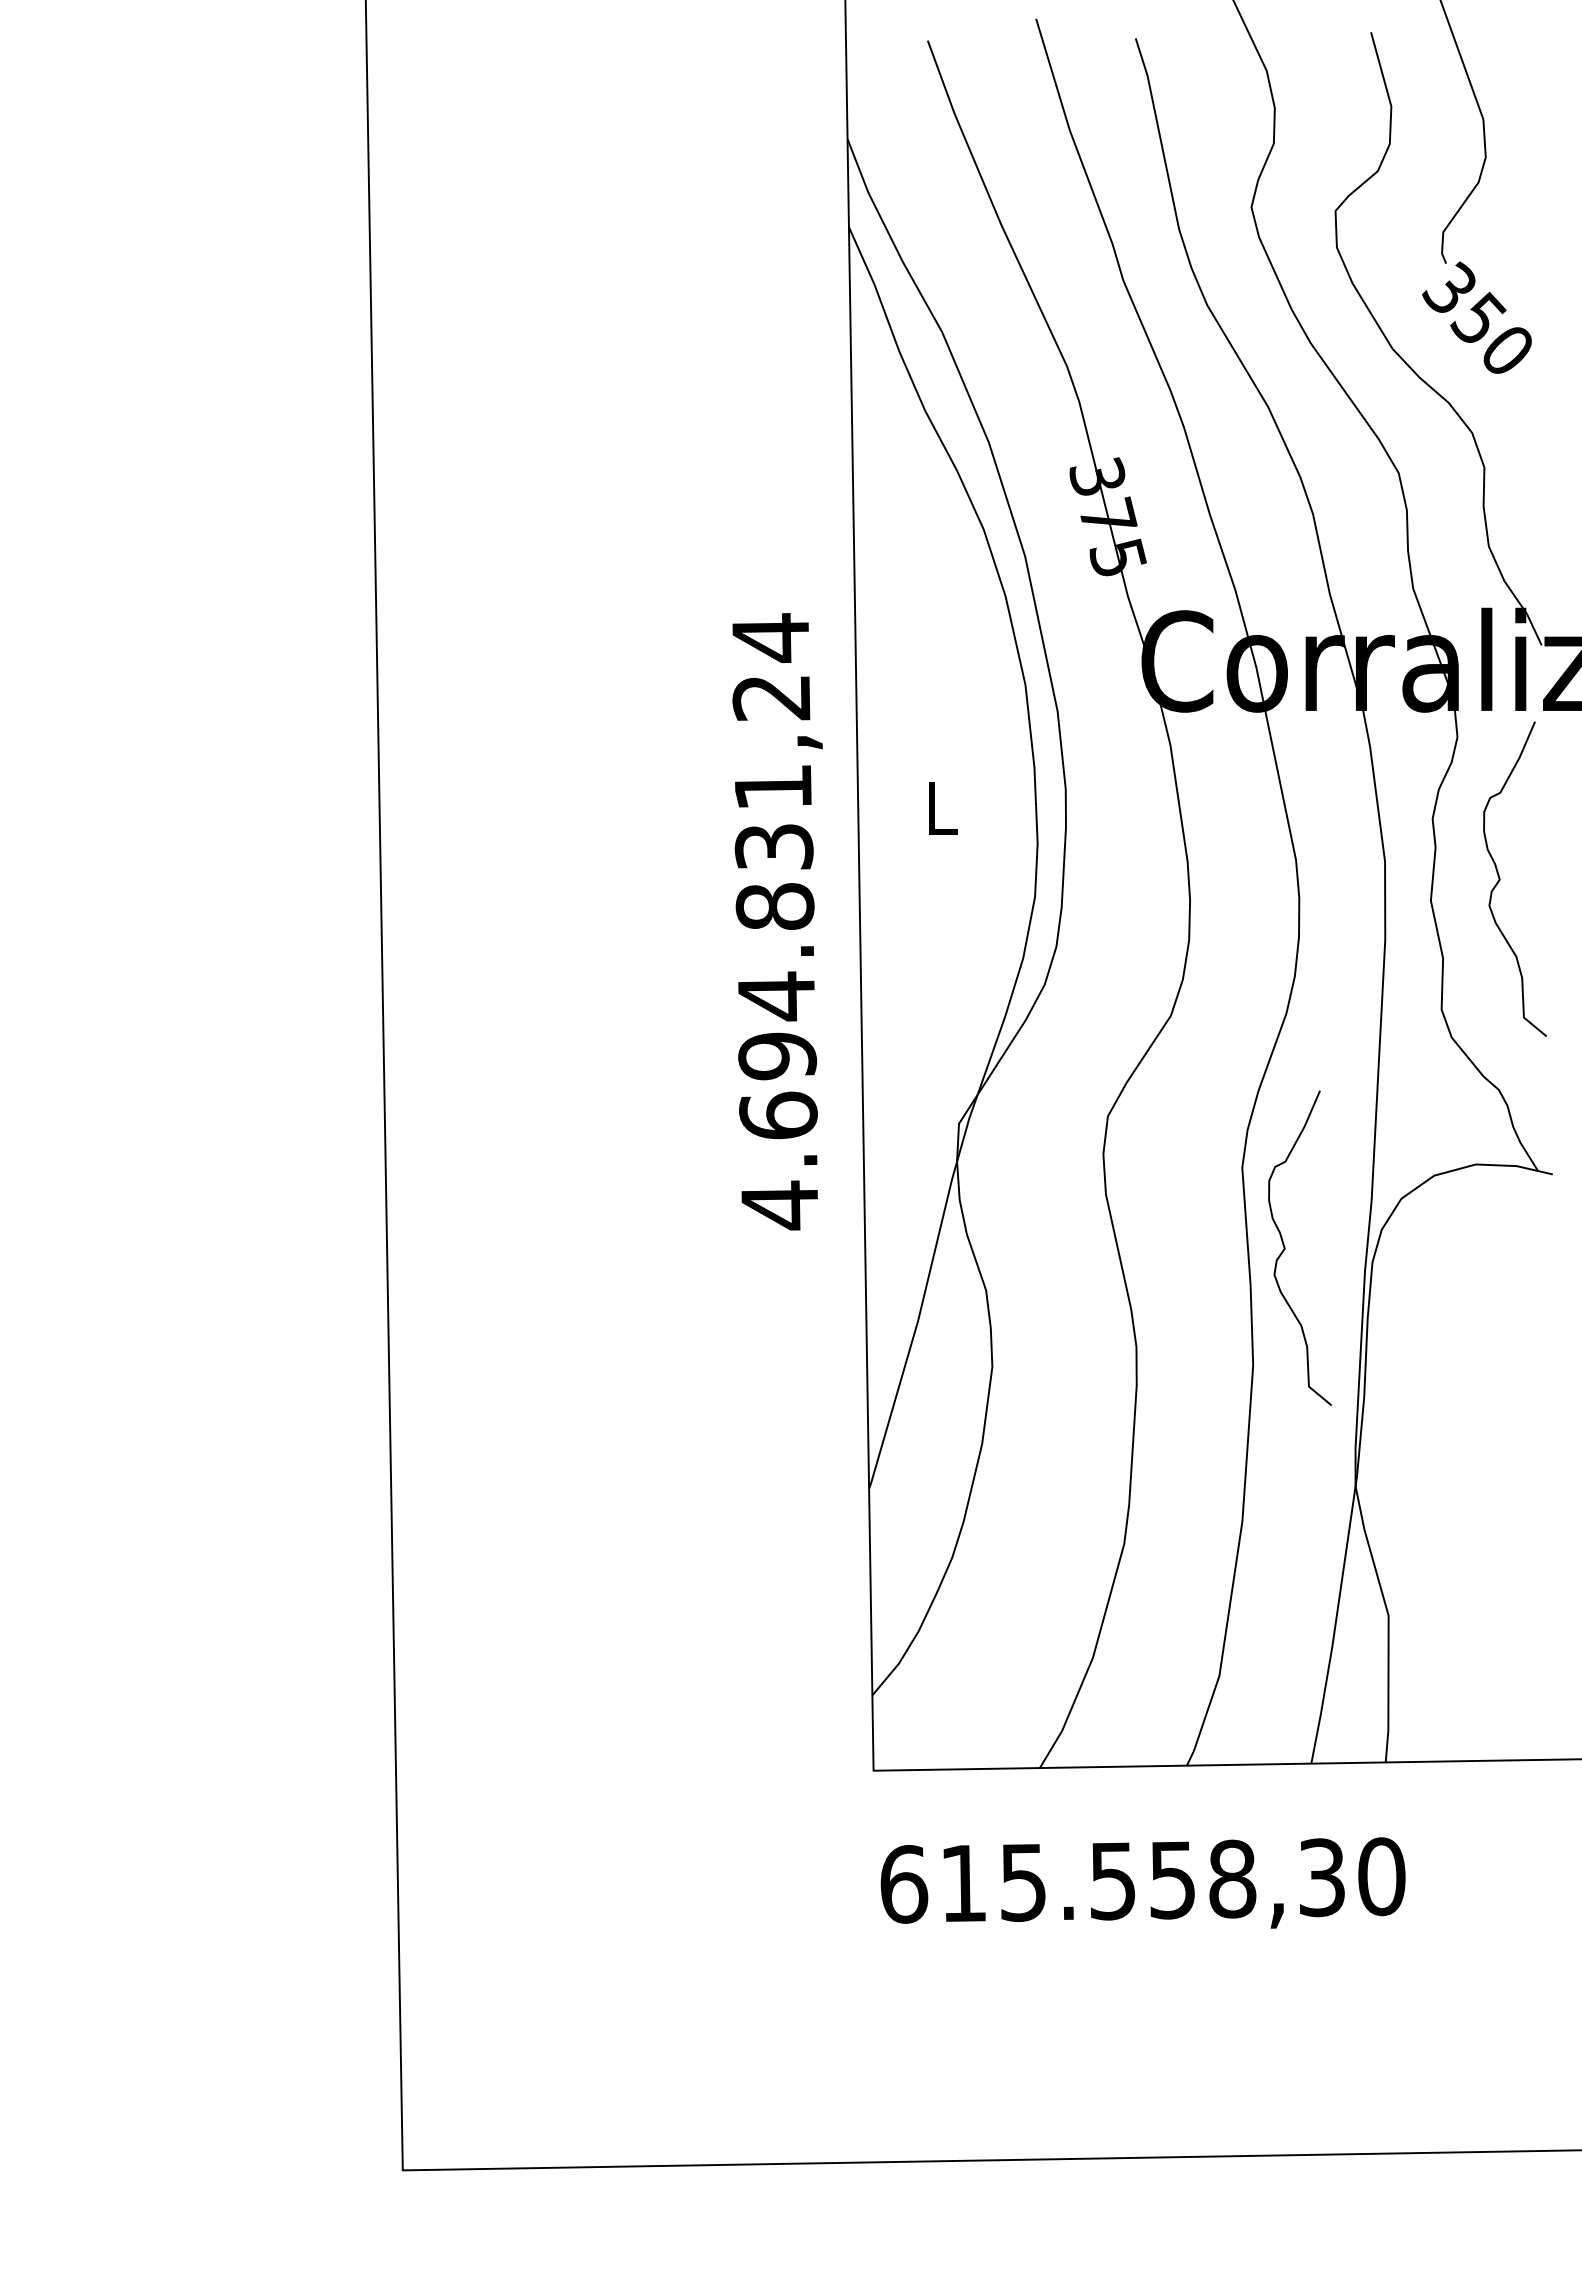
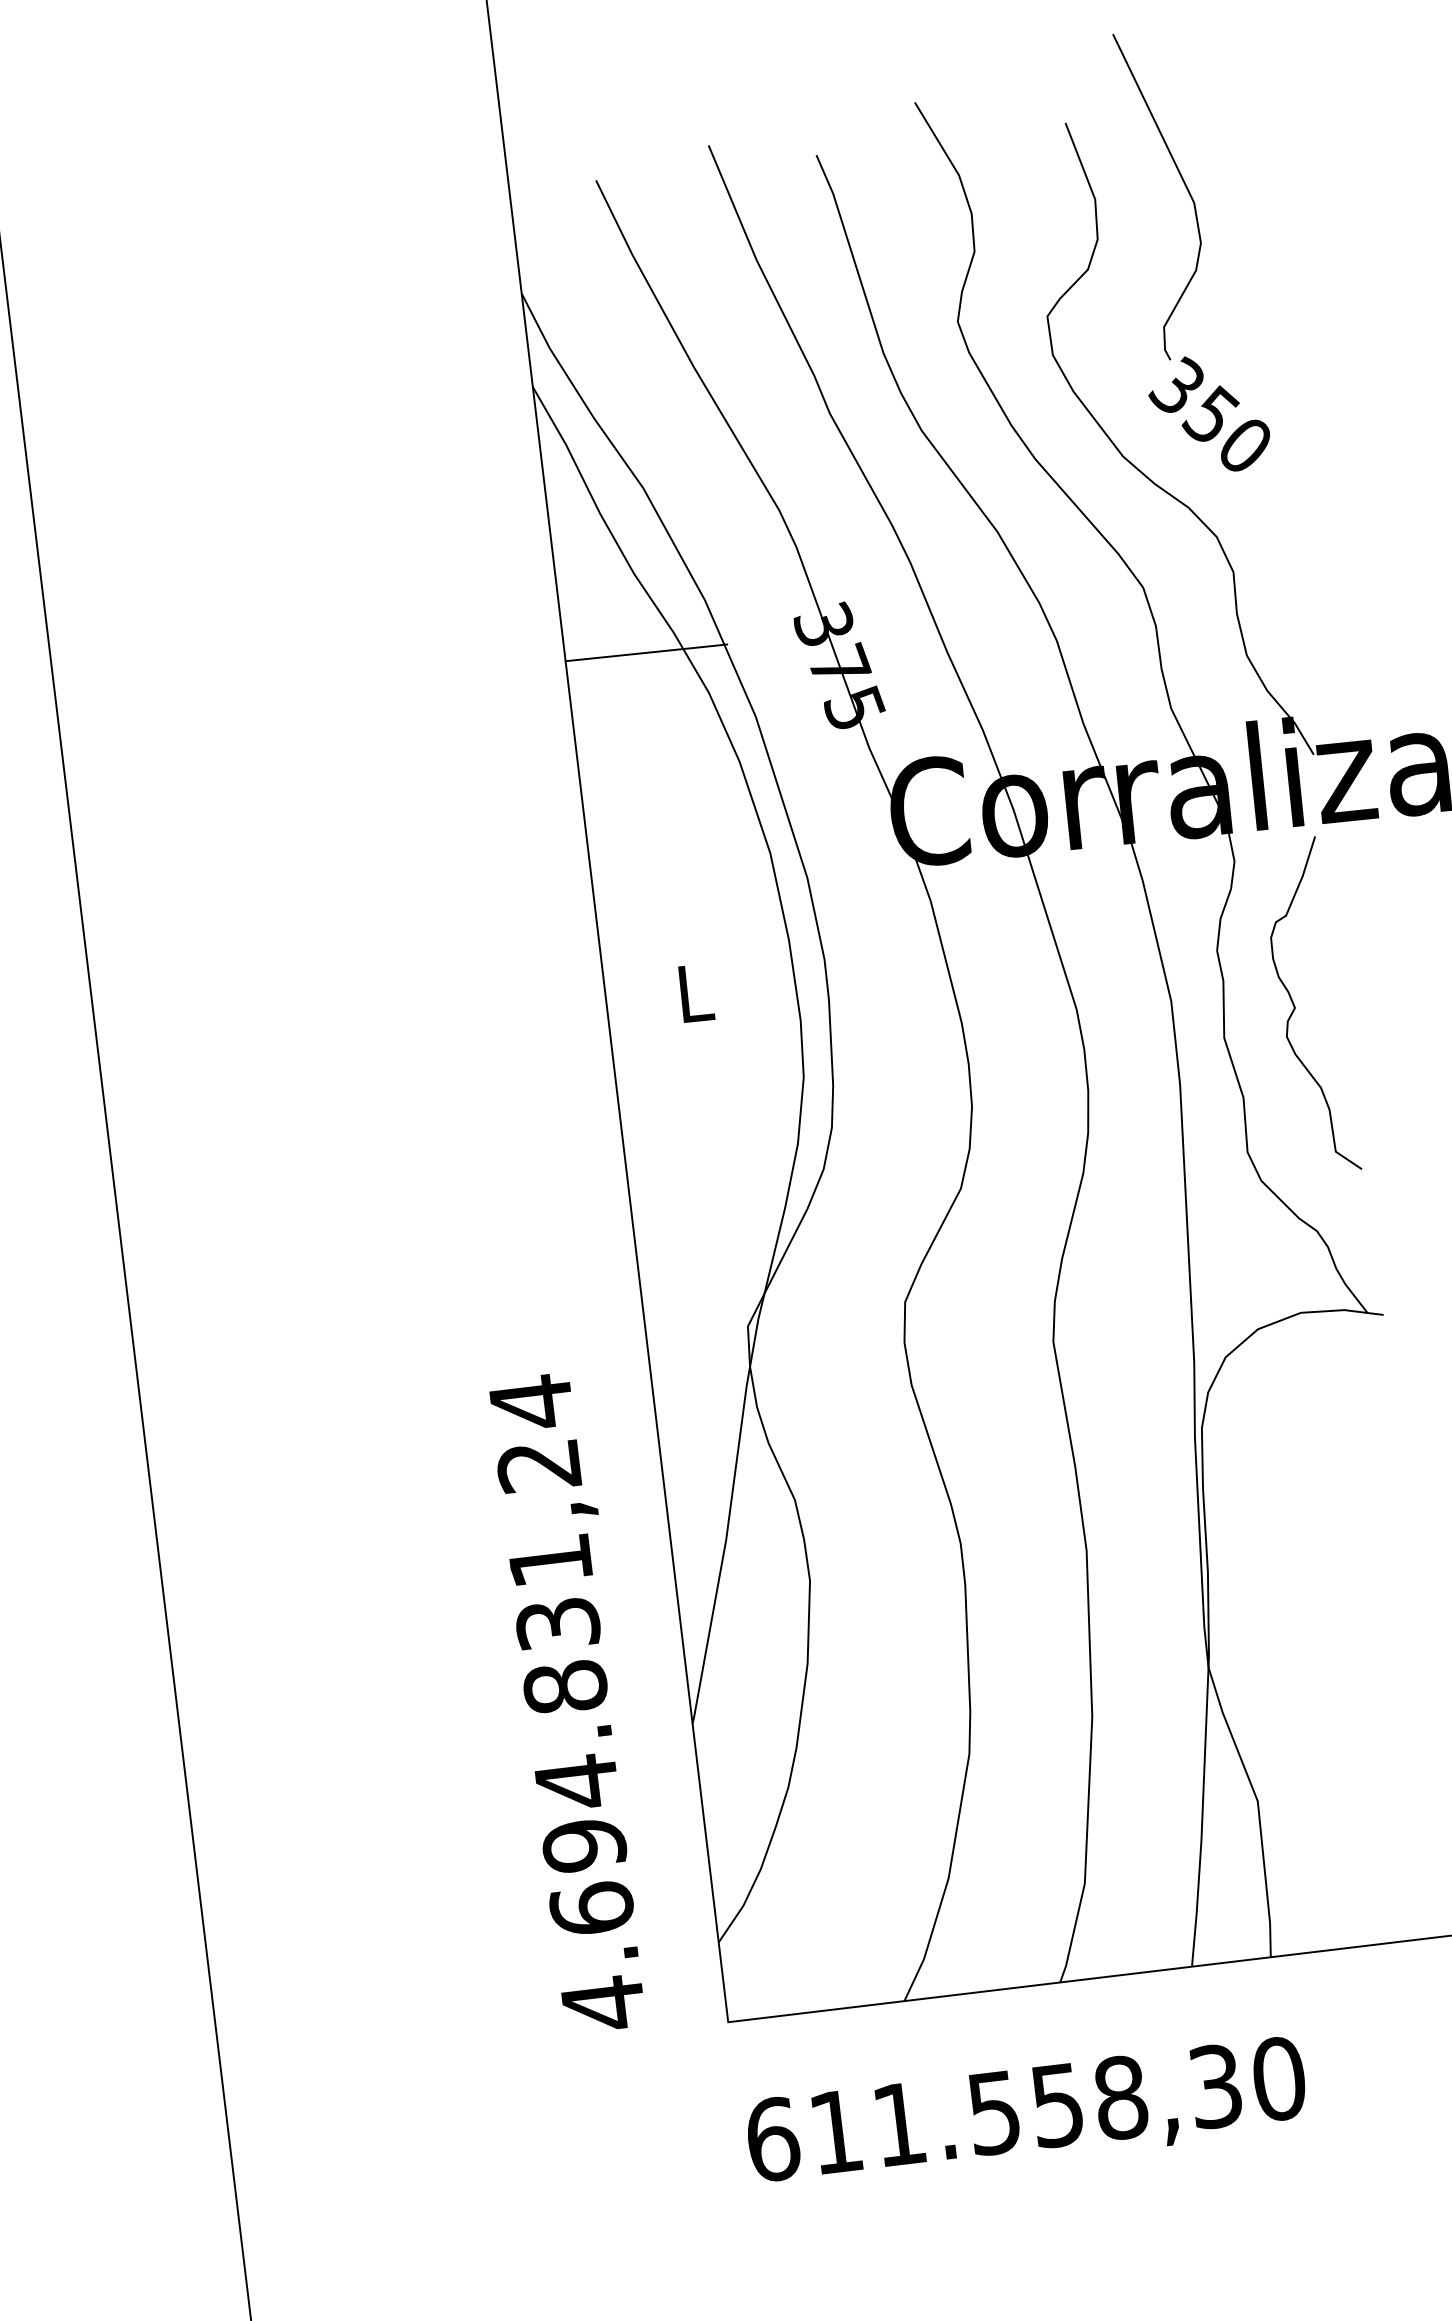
line: (929, 486) -> (646, 653), added
text: (777, 921) -> (569, 1702), moved
curve: (1285, 1247) -> (1107, 1421), removed
text: (1023, 1883) -> (899, 2125), 615.558,30 -> 611.558,30

